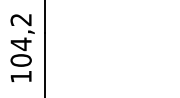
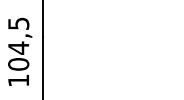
text: (20, 19) -> (18, 23), 104,2 -> 104,5

